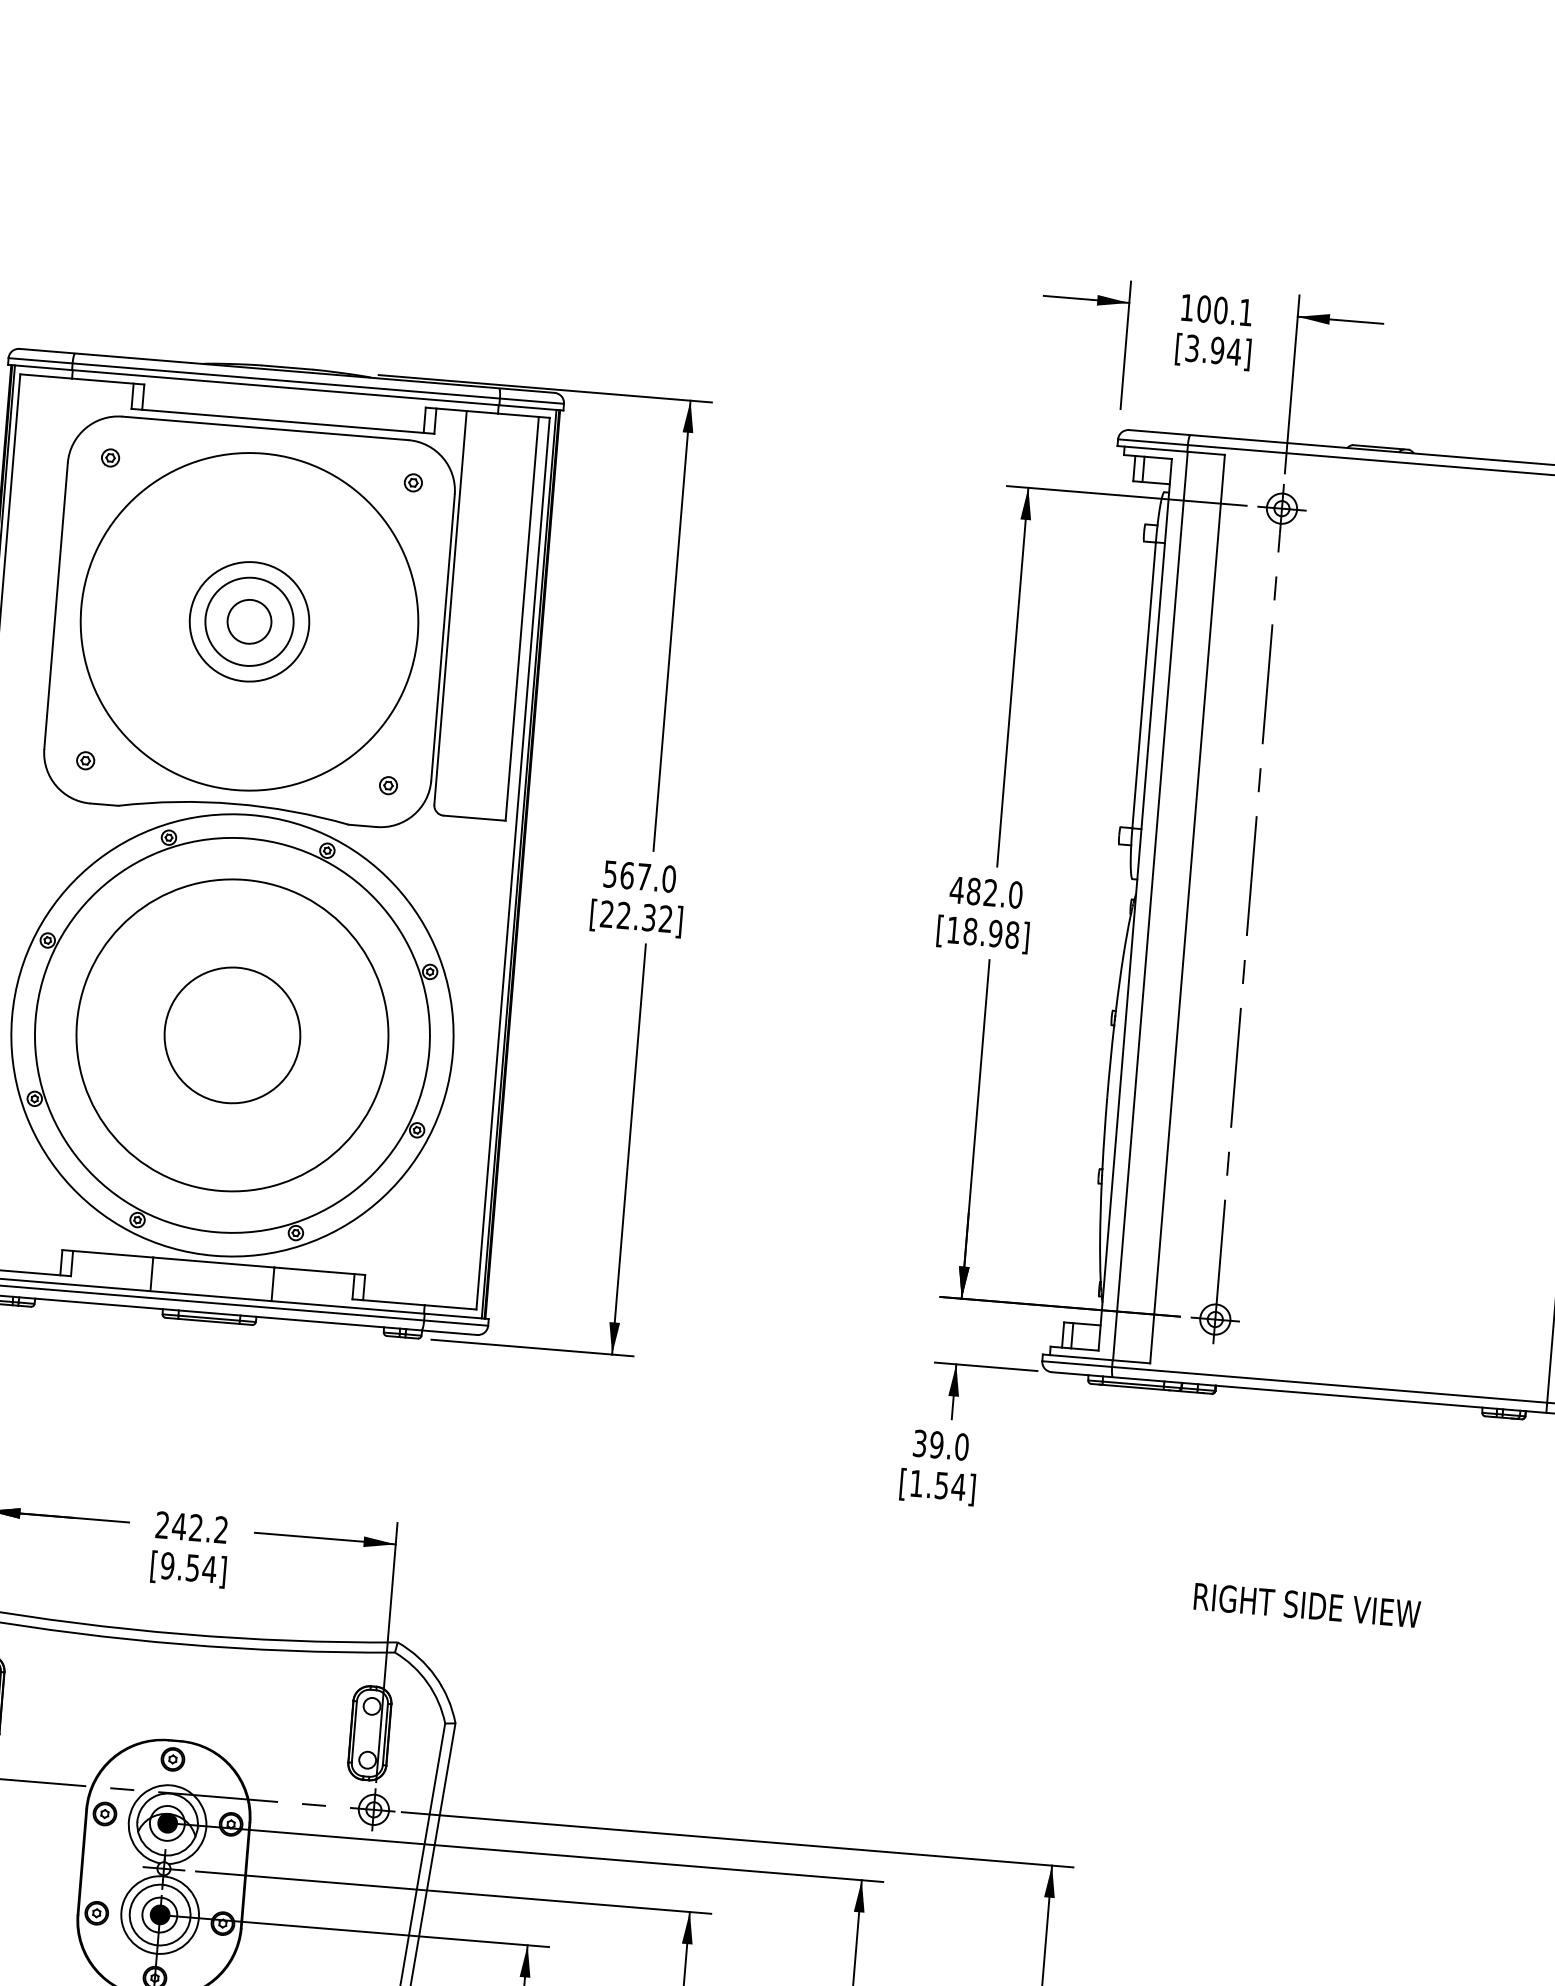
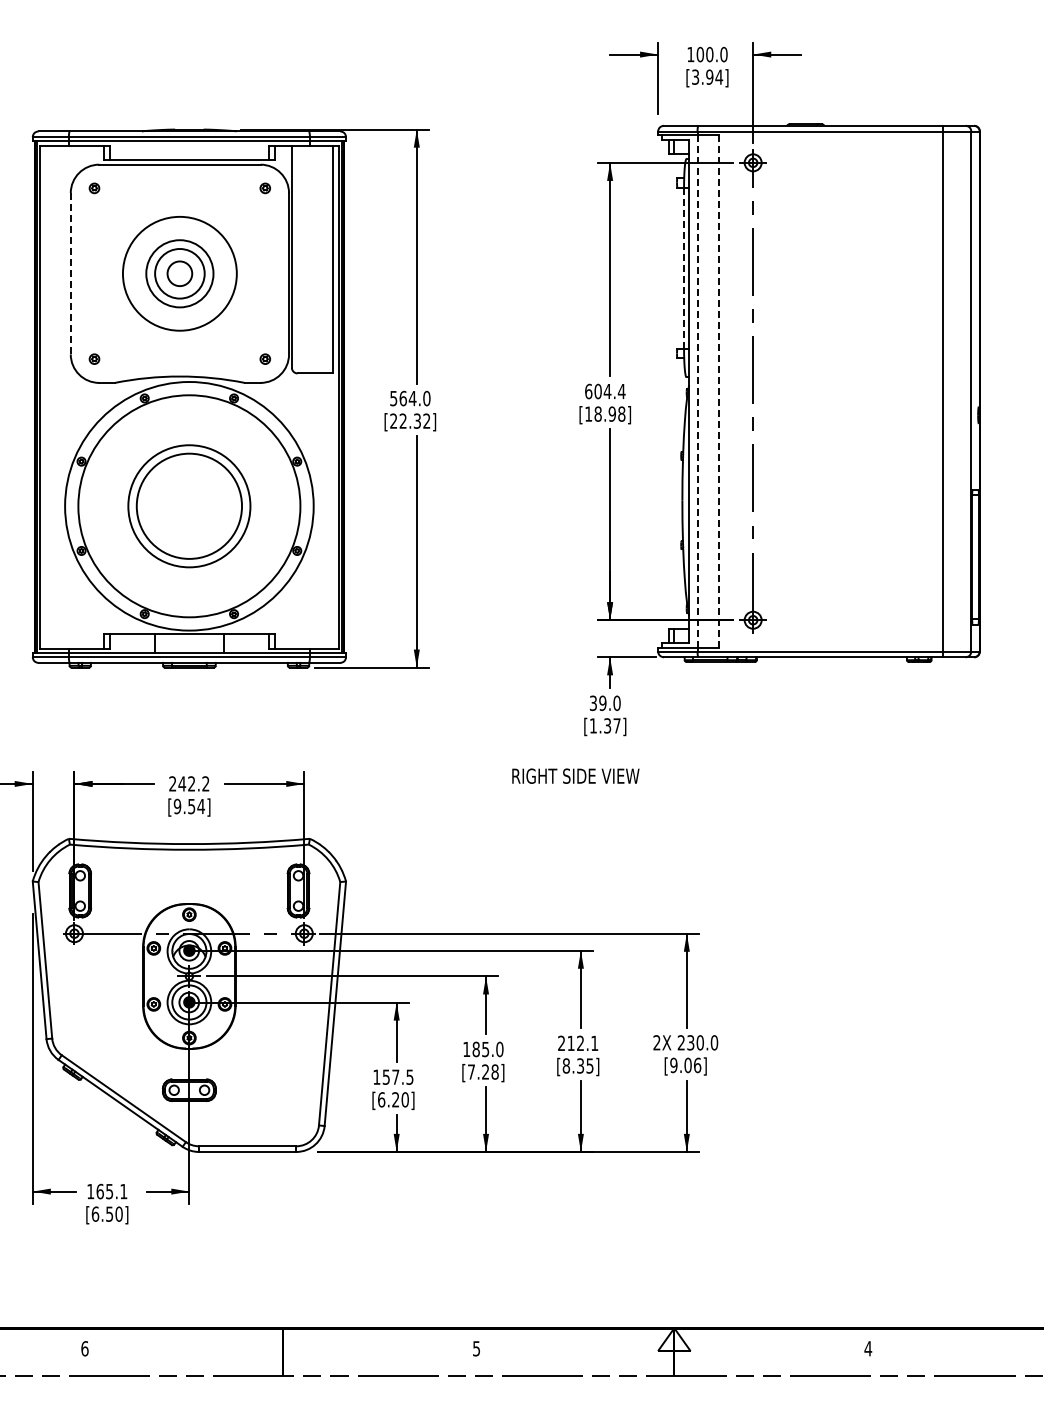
text: (1245, 312) -> (723, 54), 100.1 -> 100.0
line: (55, 605) -> (70, 273), solid -> dashed
circle: (248, 621) -> (179, 273), size x0.6
line: (1144, 685) -> (684, 268), solid -> dashed
text: (643, 876) -> (412, 398), 567.0 -> 564.0
text: (985, 892) -> (604, 391), 482.0 -> 604.4
line: (1149, 905) -> (697, 391), solid -> dashed
line: (1187, 908) -> (718, 391), solid -> dashed
circle: (232, 1033) -> (189, 505), size x0.6
circle: (232, 1035) -> (189, 506), size x1.6
text: (950, 1485) -> (612, 725), [1.54] -> [1.37]
text: (1306, 1604) -> (575, 775), moved

